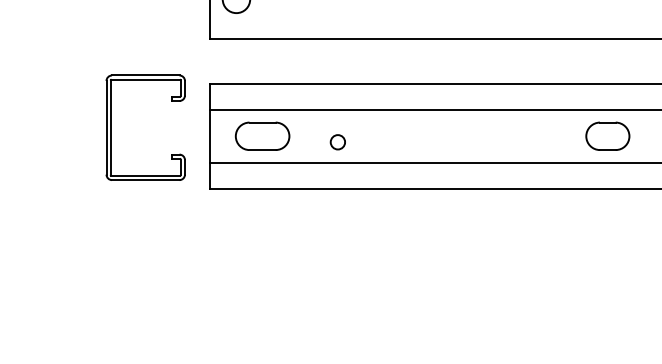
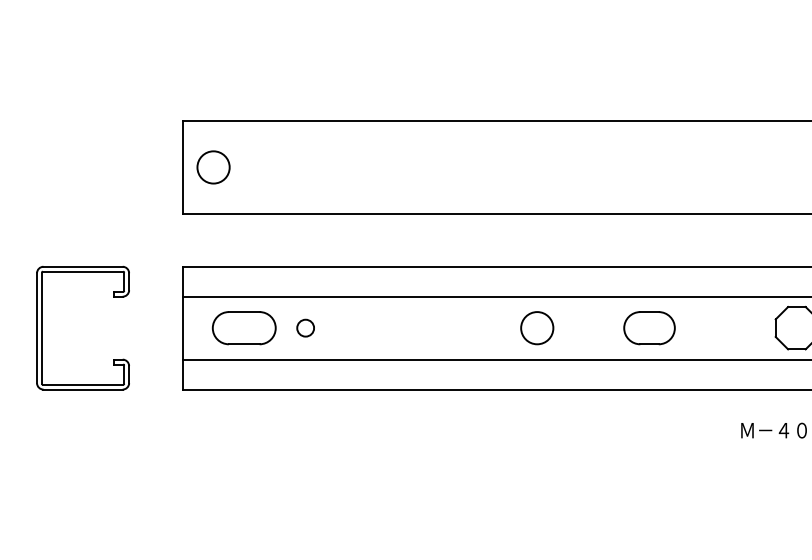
part: (111, 127) -> (42, 327), moved
circle: (512, 136) -> (537, 328), added
circle: (337, 141) -> (305, 327), moved

